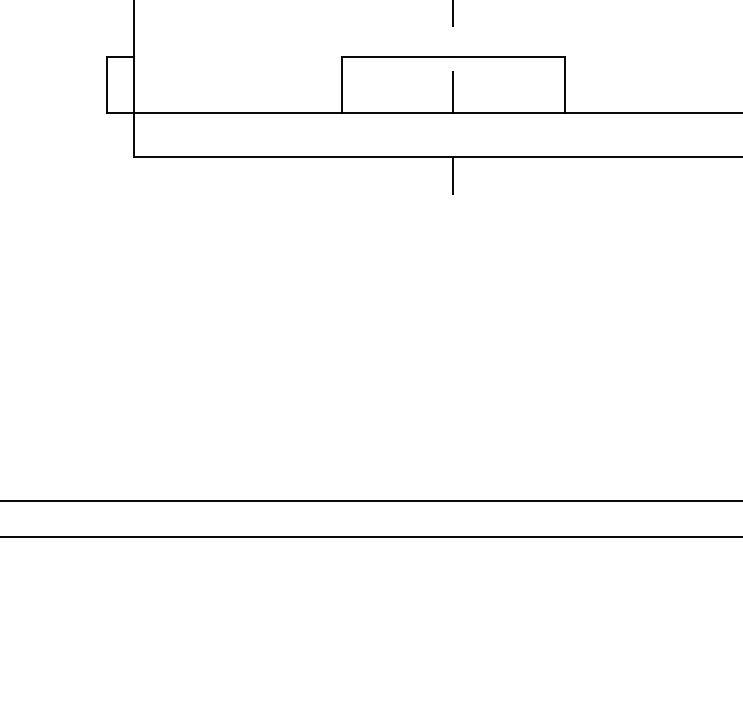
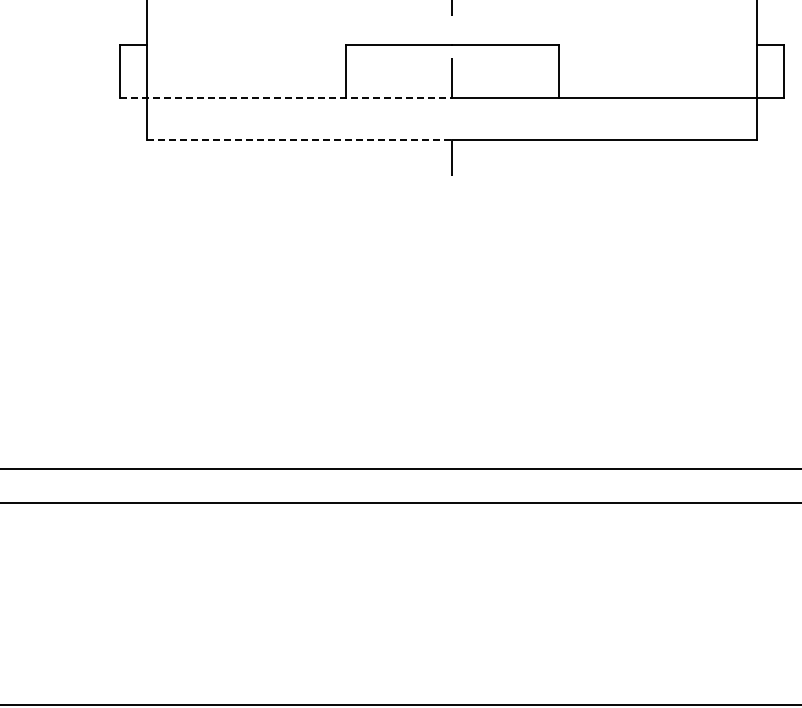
line: (280, 112) -> (286, 97), solid -> dashed
line: (293, 157) -> (299, 140), solid -> dashed

